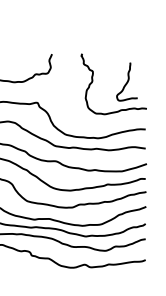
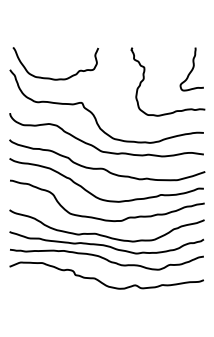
curve: (126, 82) -> (191, 69), moved

